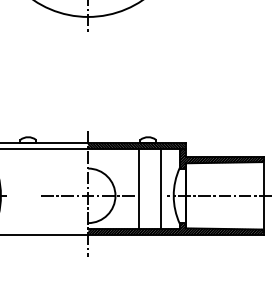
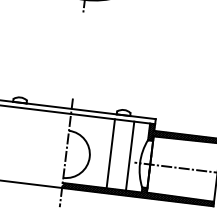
hatch: (136, 146) -> (113, 116), removed
line: (87, 195) -> (65, 153), removed

